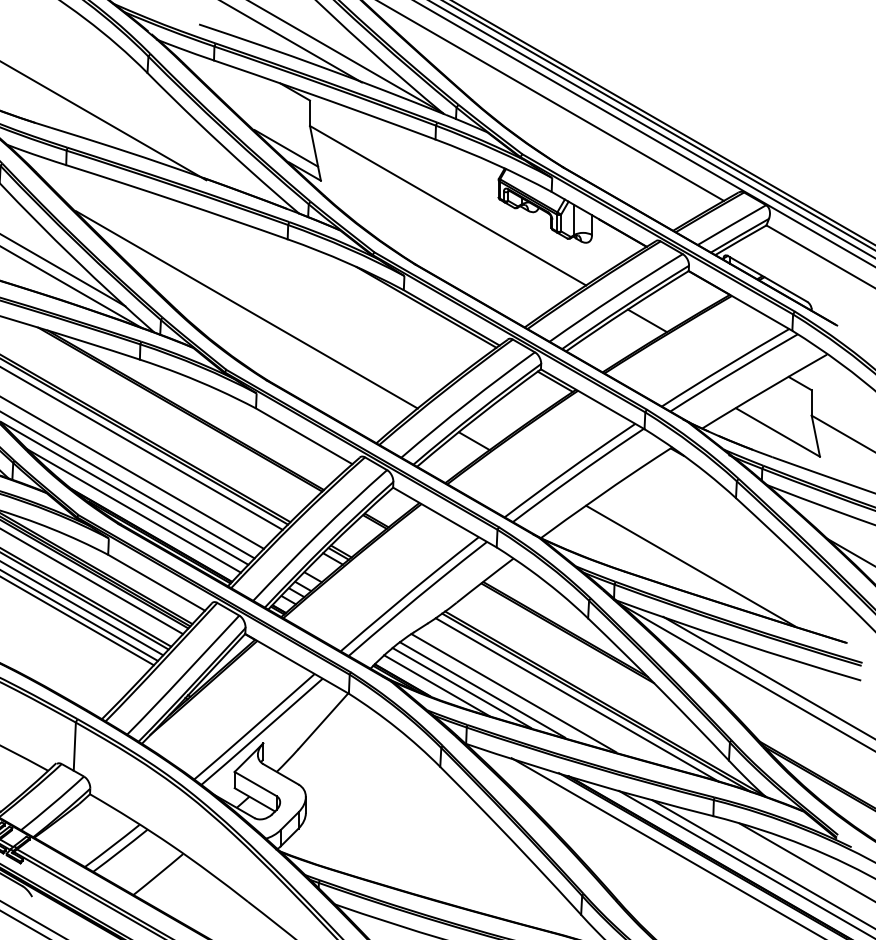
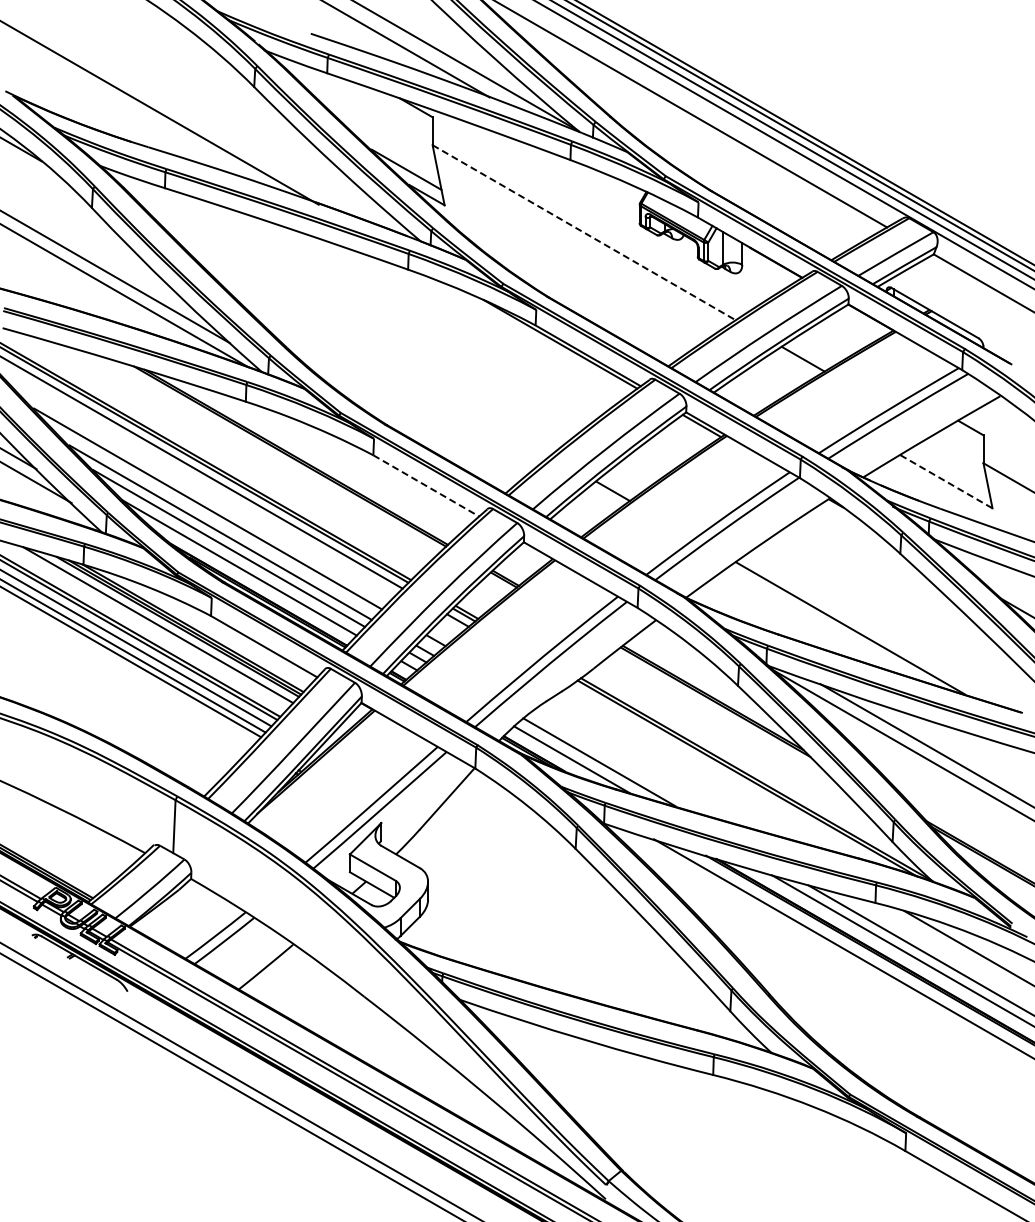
line: (448, 206) -> (584, 233), solid -> dashed
line: (247, 309) -> (363, 346), removed
line: (778, 433) -> (946, 482), solid -> dashed
line: (304, 436) -> (426, 486), solid -> dashed
line: (482, 689) -> (621, 763), removed
line: (512, 692) -> (655, 767), removed
line: (576, 700) -> (725, 775), removed

